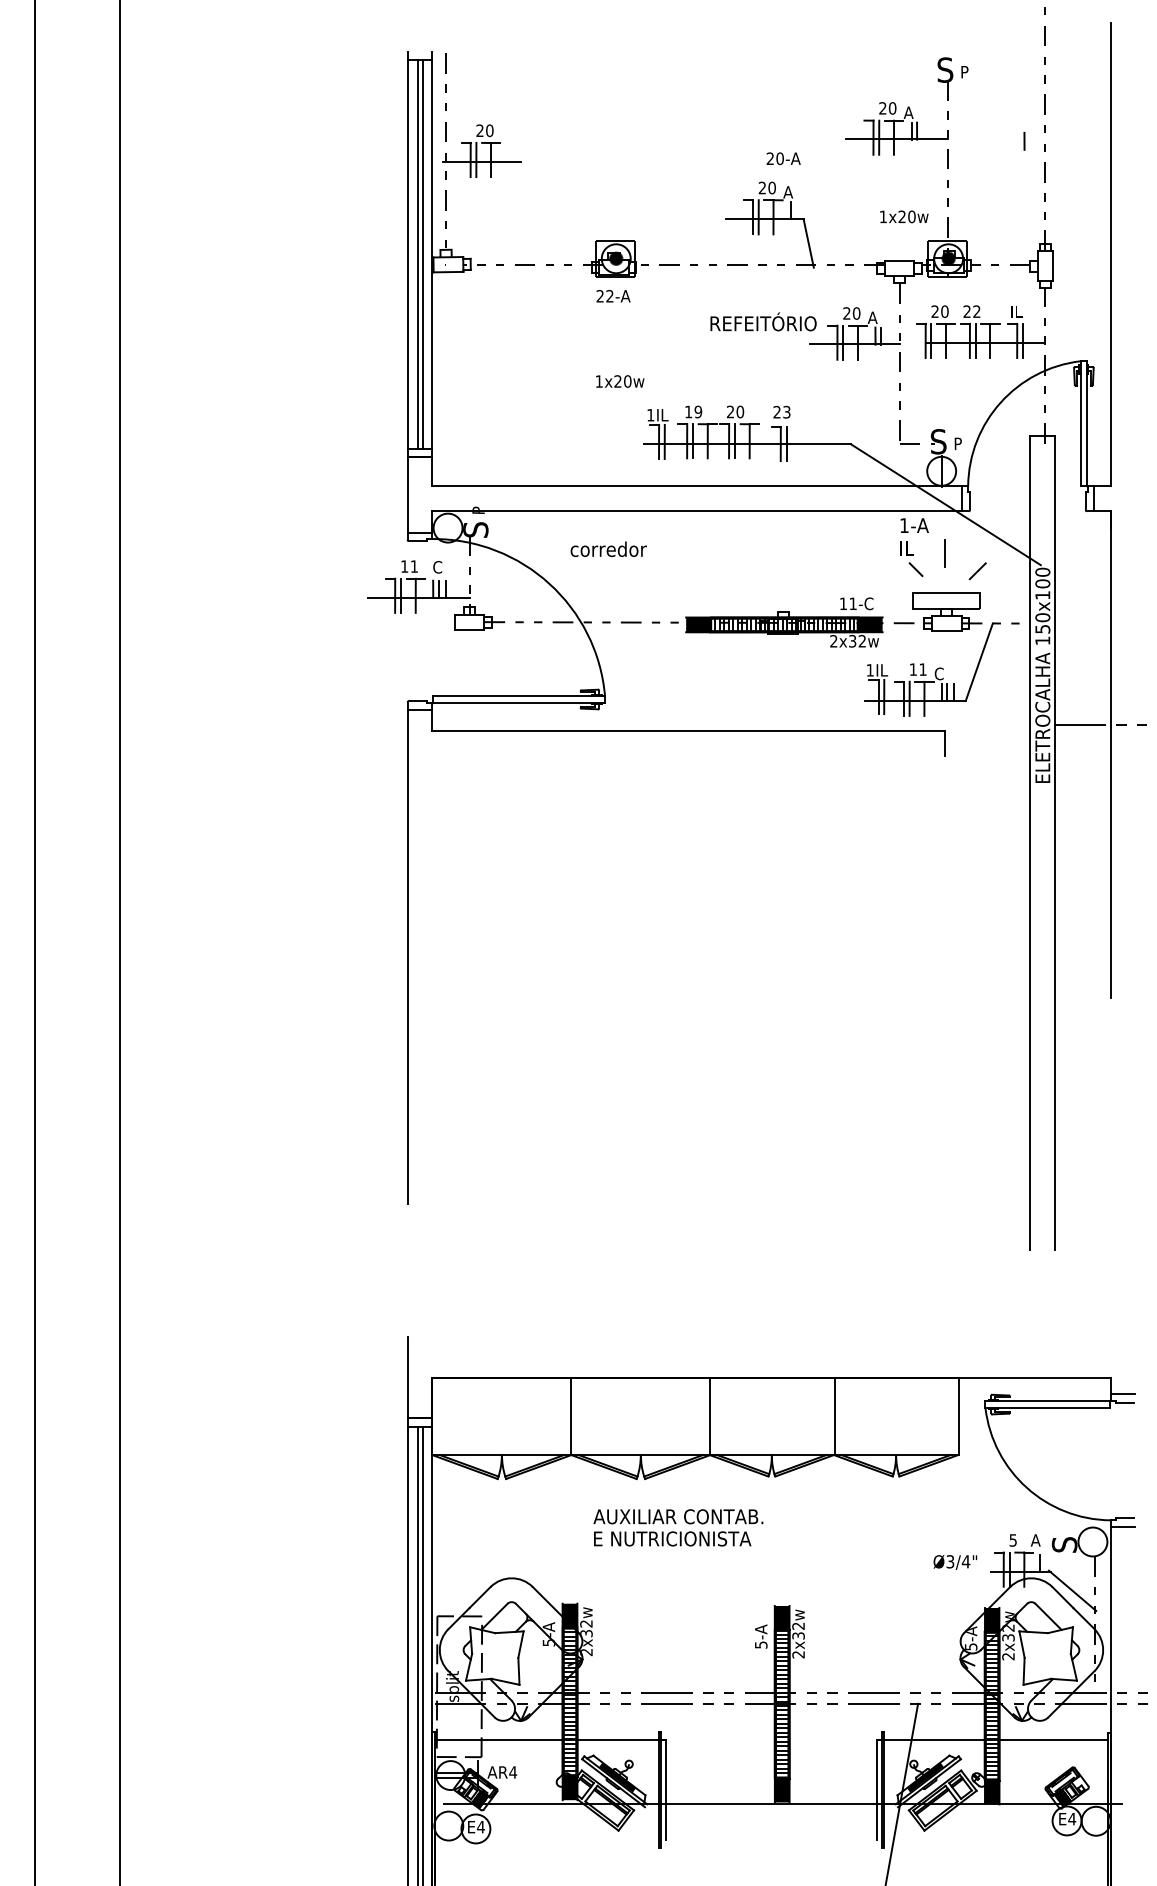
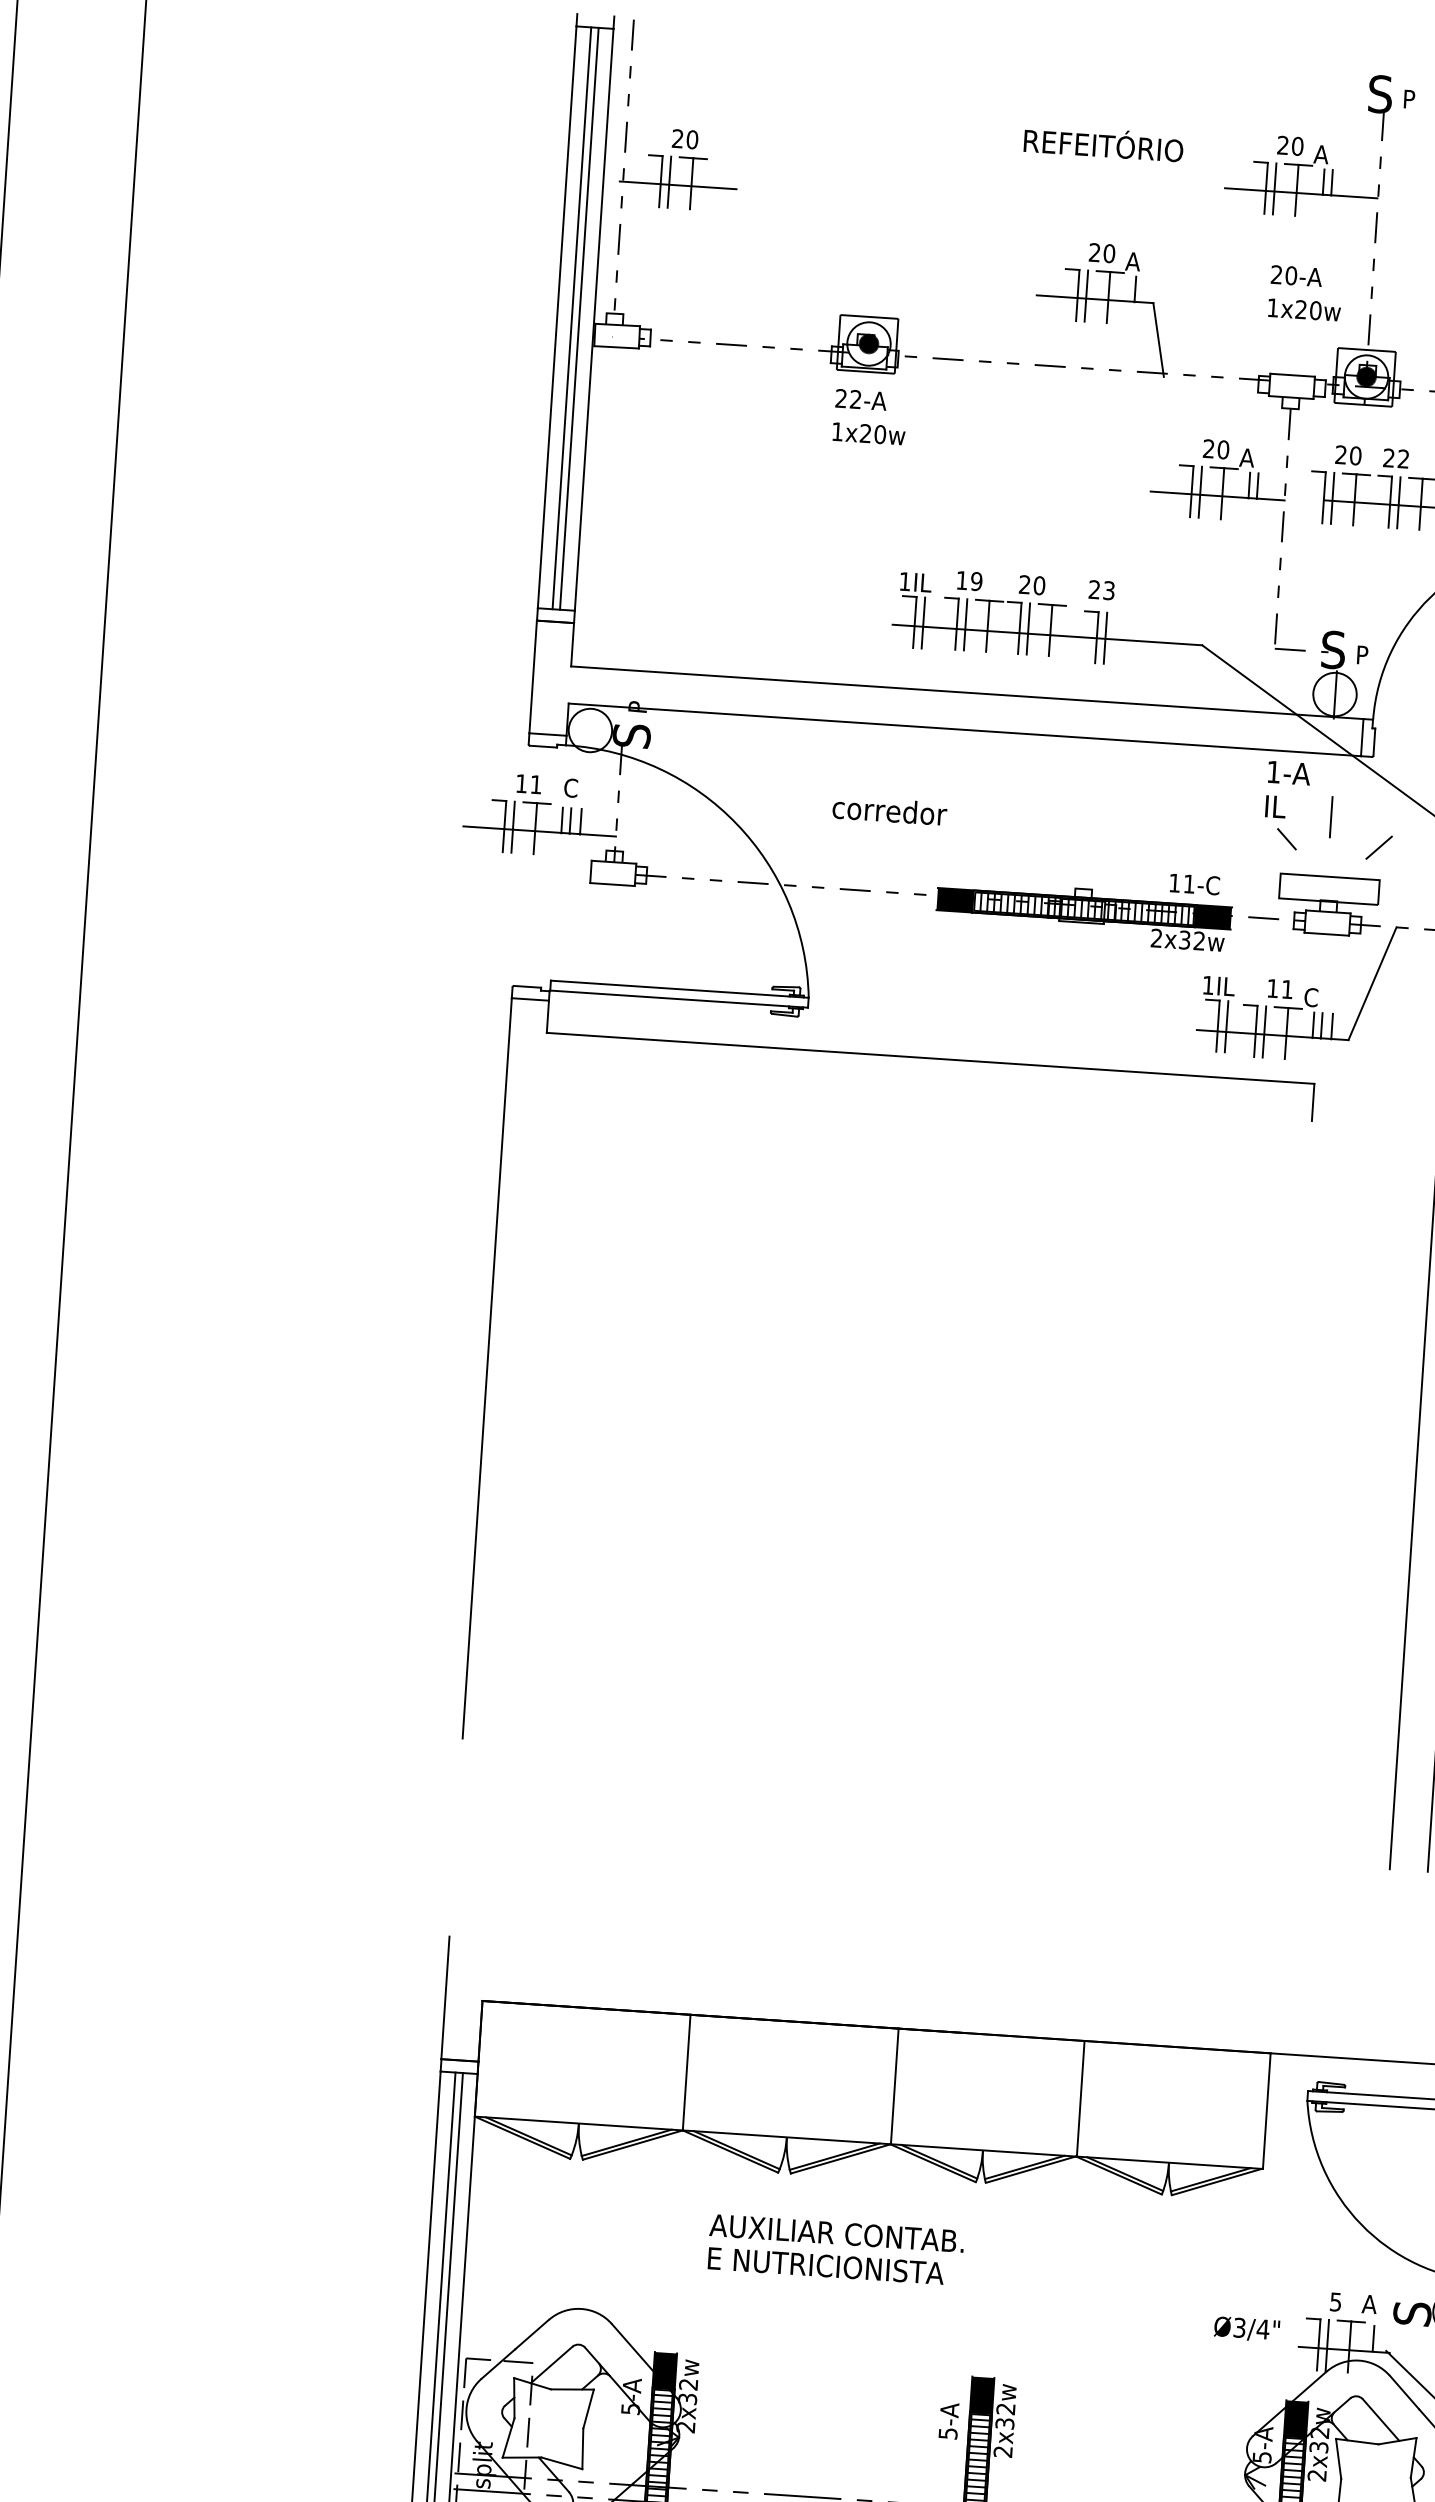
text: (783, 158) -> (1296, 275), moved
text: (763, 321) -> (1103, 142), moved
text: (620, 381) -> (869, 433), moved
text: (608, 548) -> (889, 809), moved

